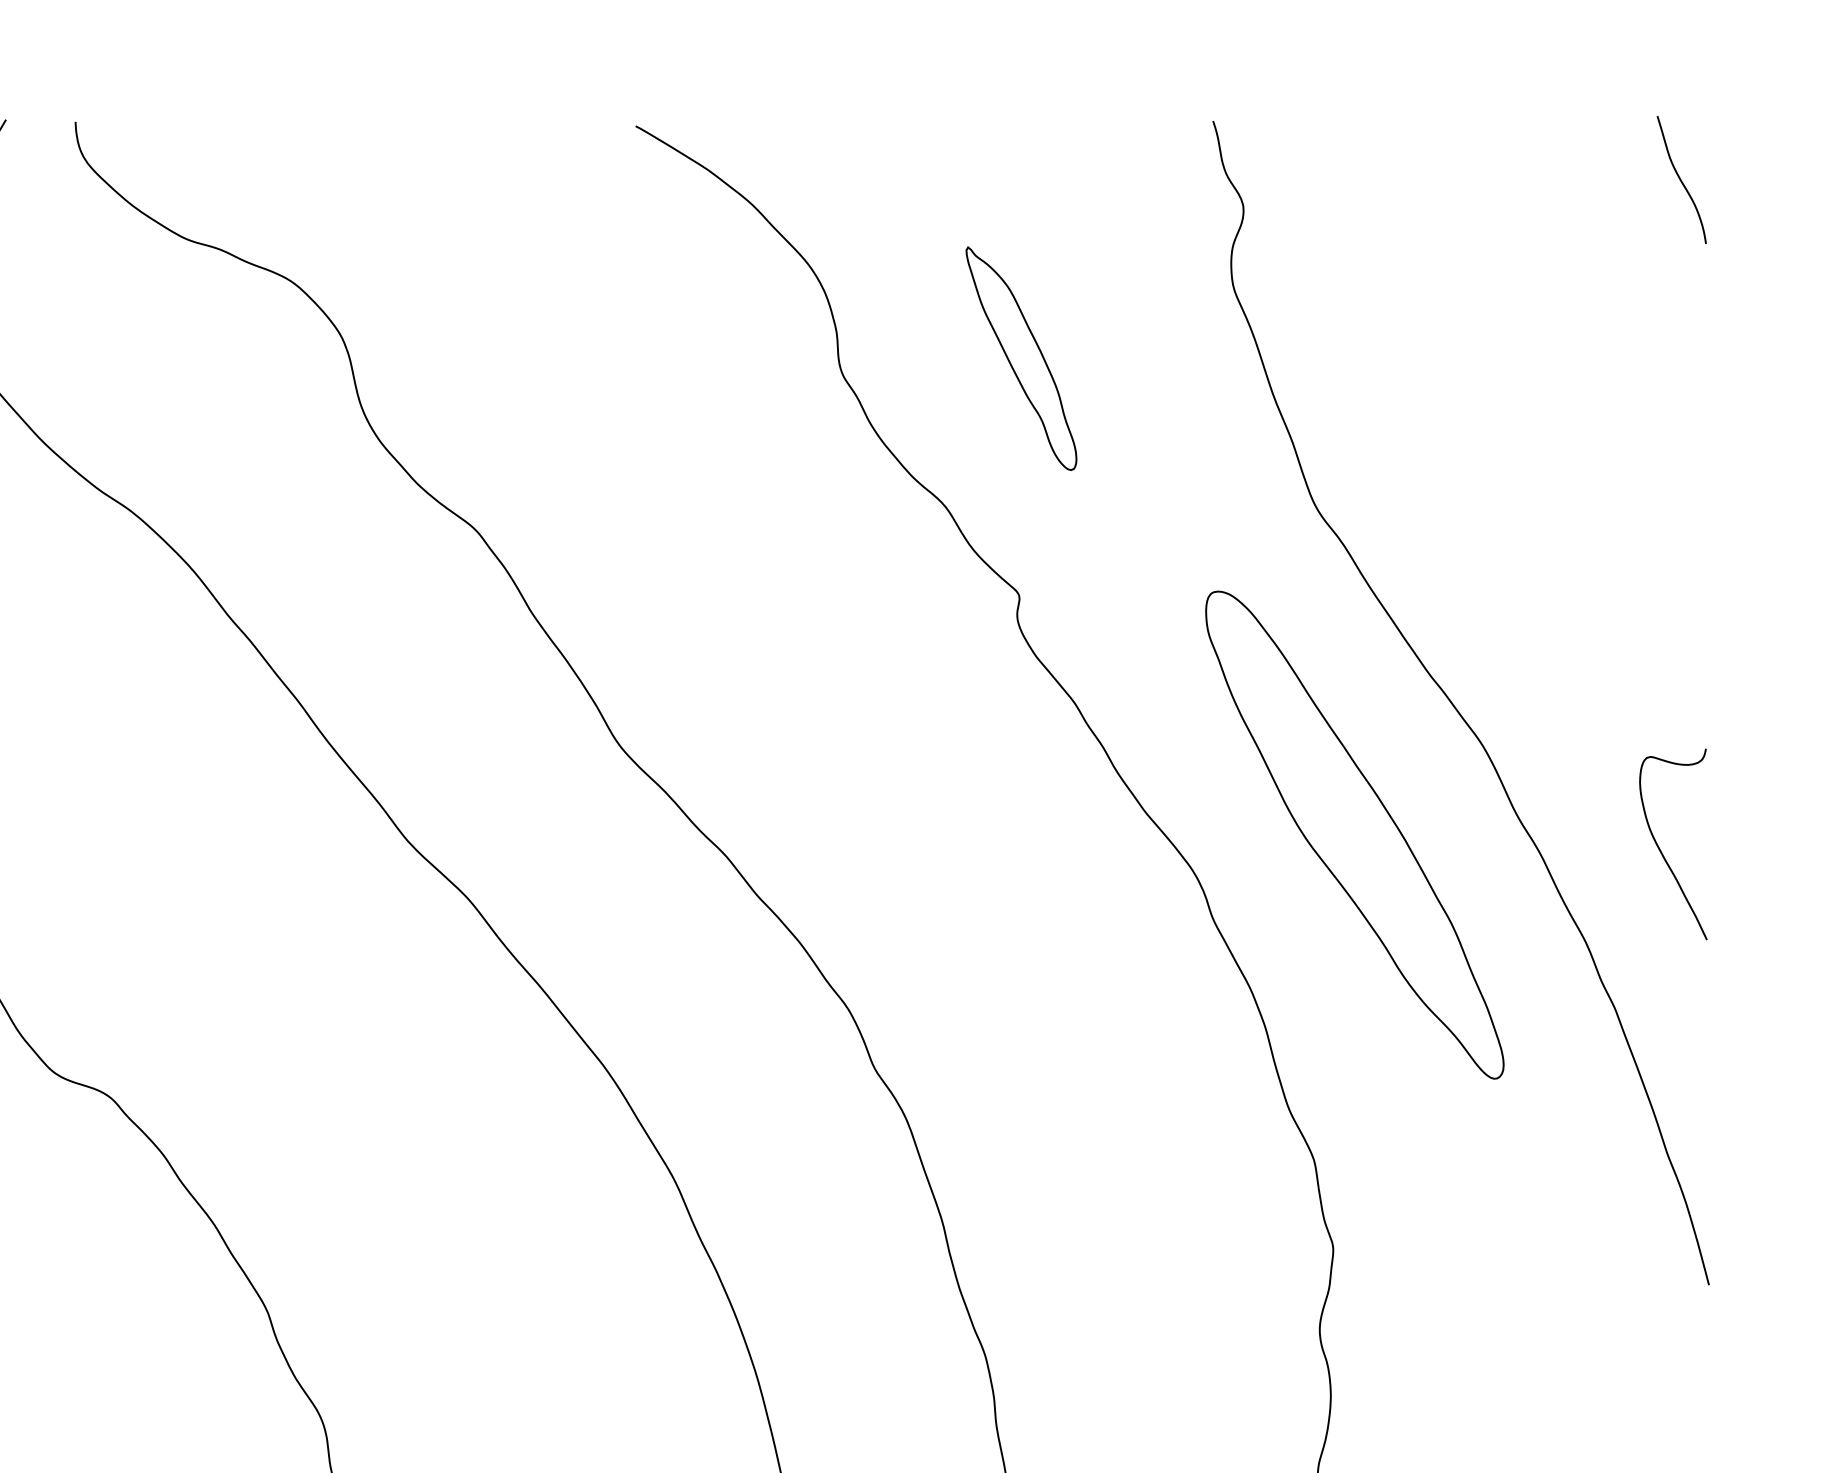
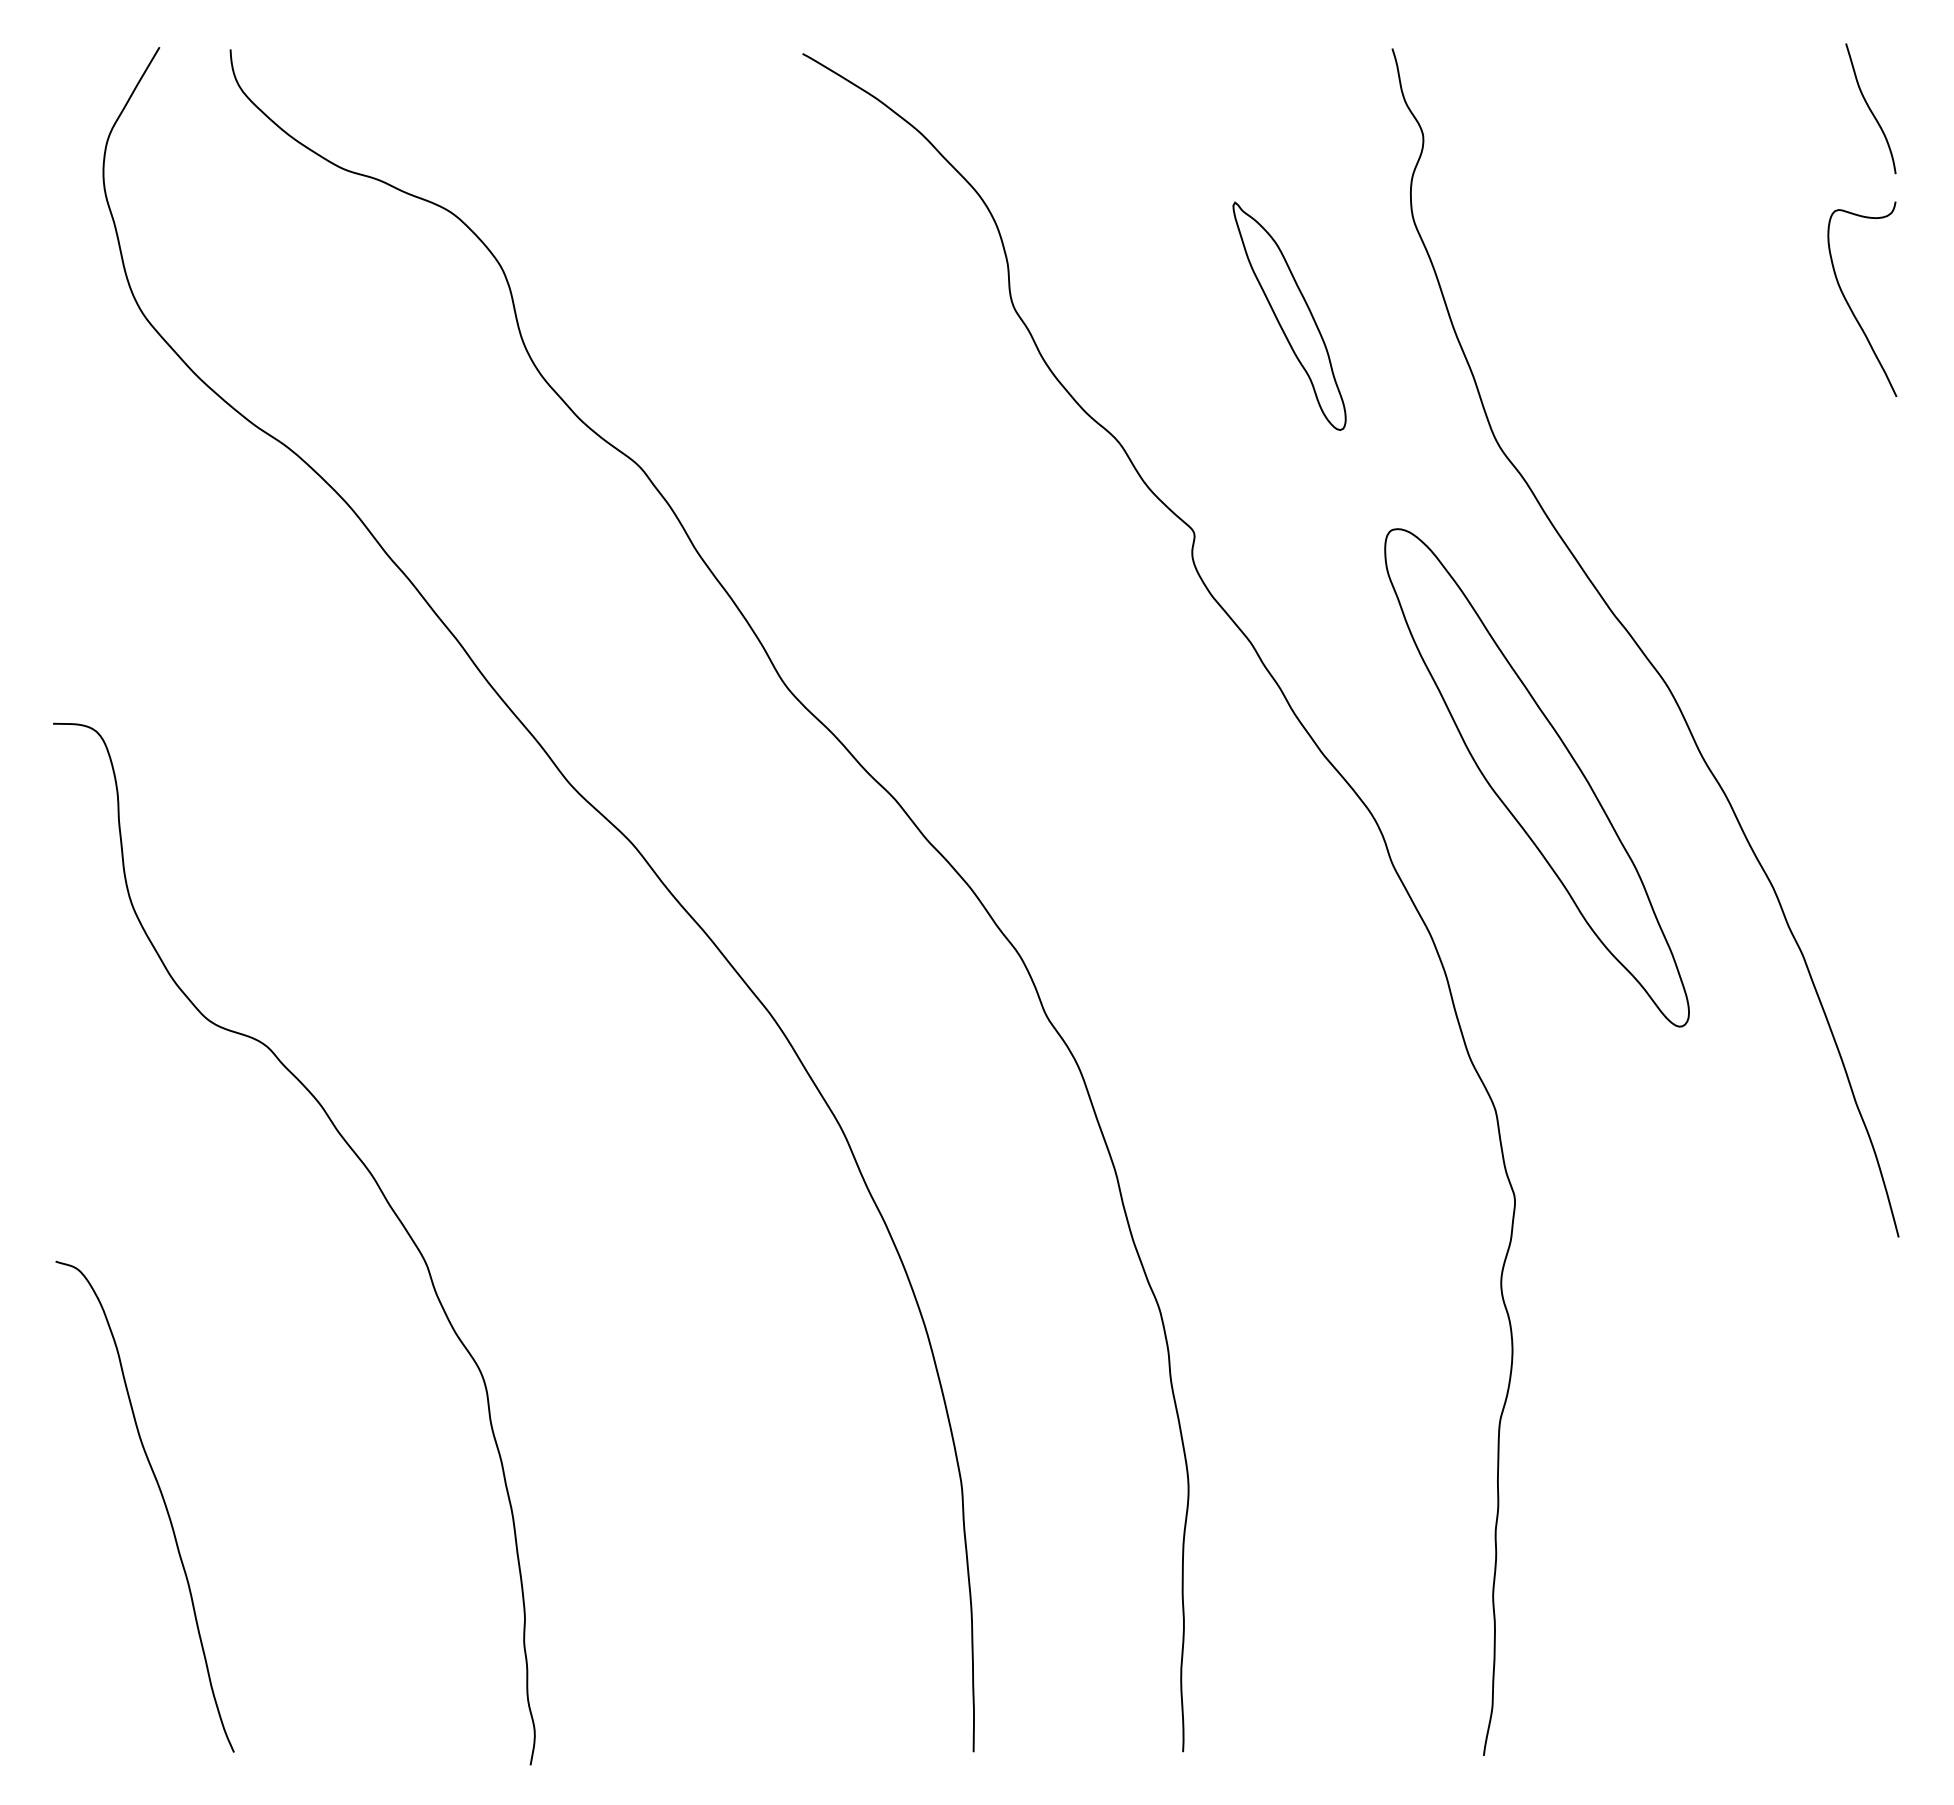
part: (1021, 357) -> (1289, 315), moved
curve: (1660, 849) -> (1849, 304), moved

